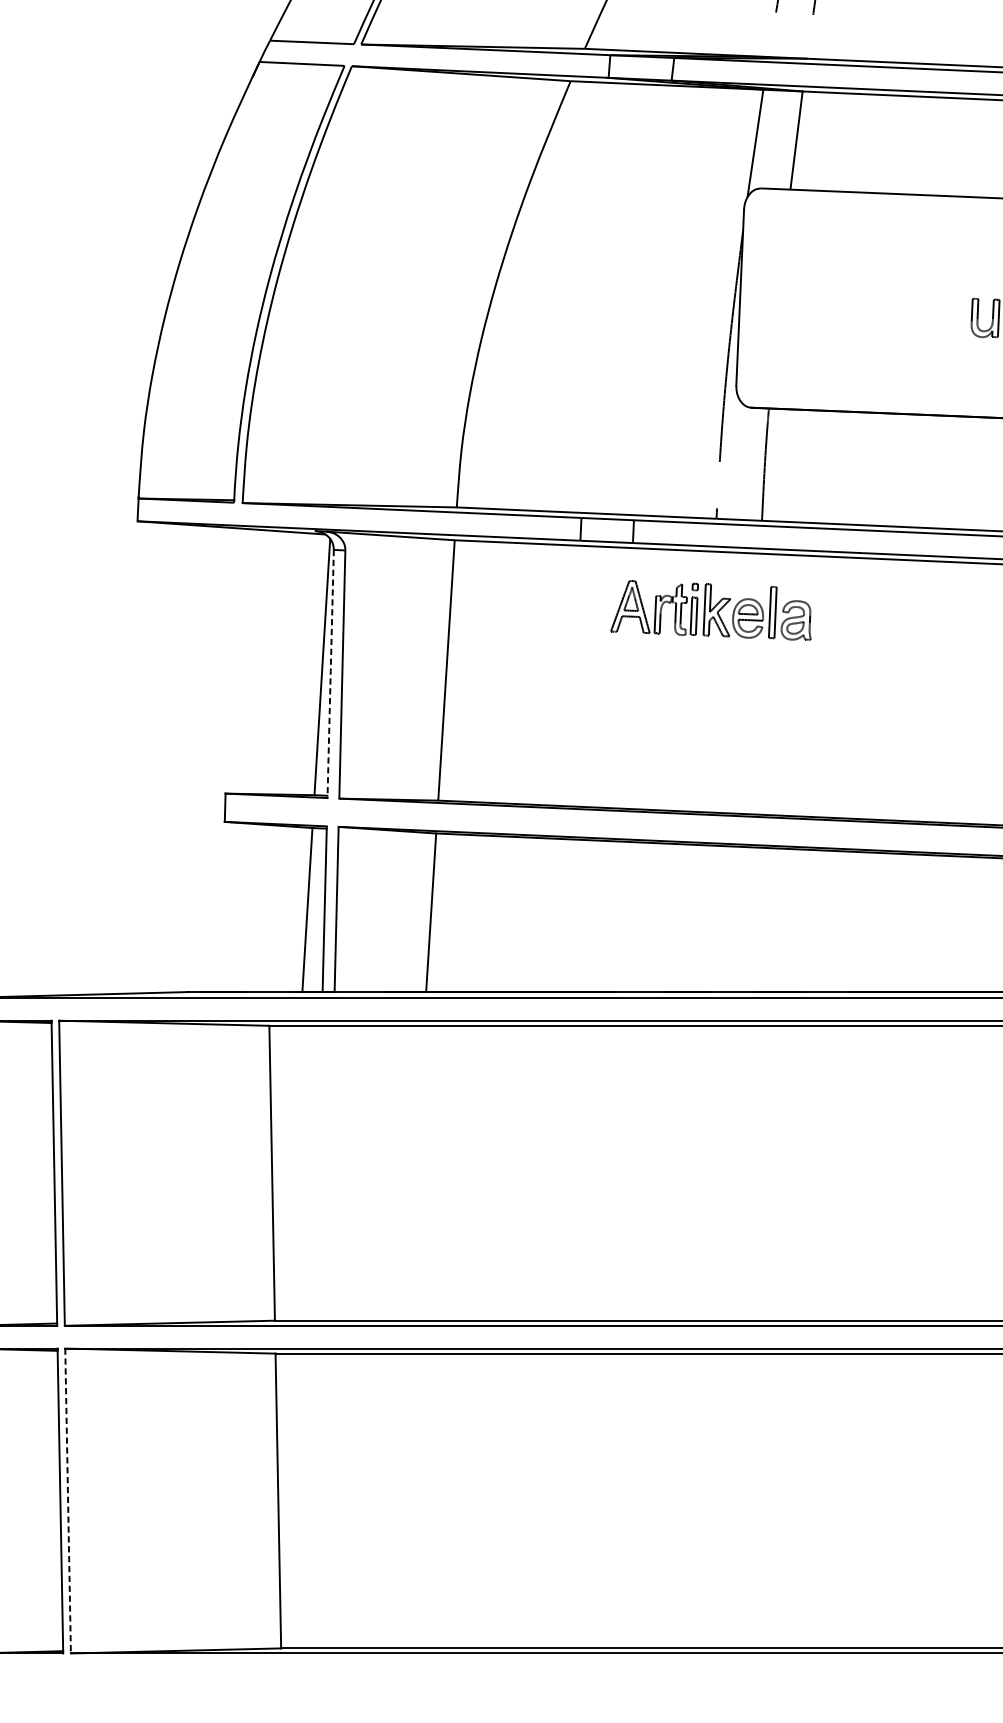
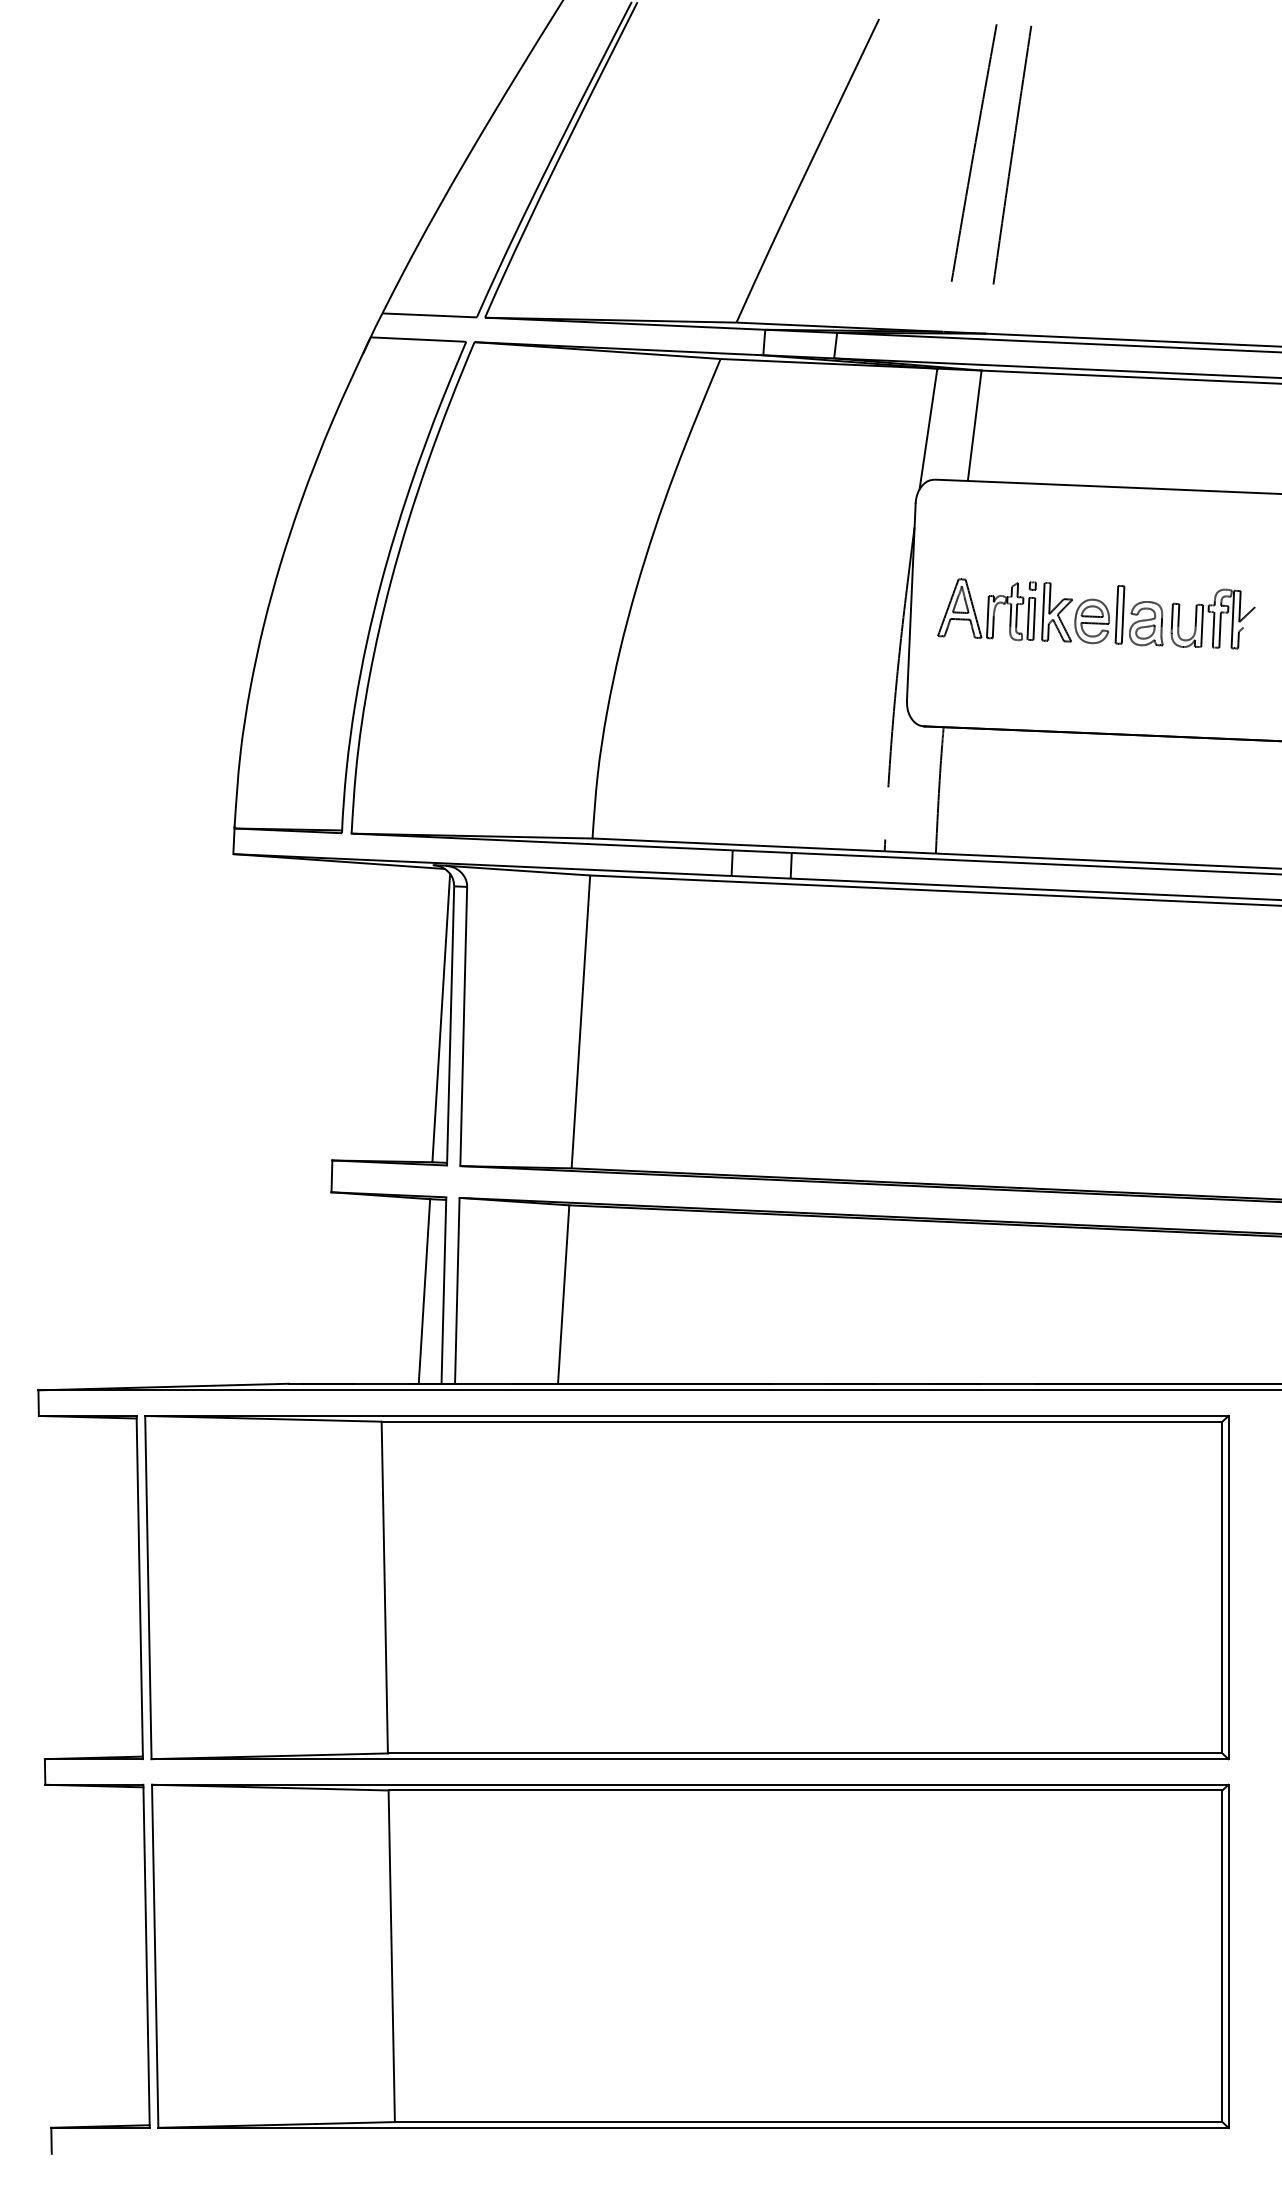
part: (711, 610) -> (1050, 612), moved
line: (330, 673) -> (450, 1025), dashed -> solid
line: (68, 1501) -> (155, 1956), dashed -> solid

